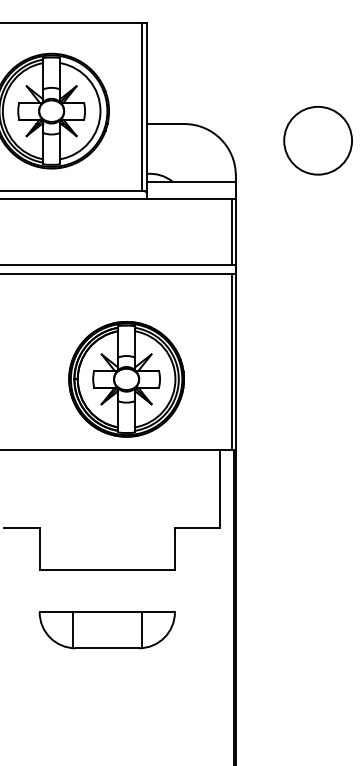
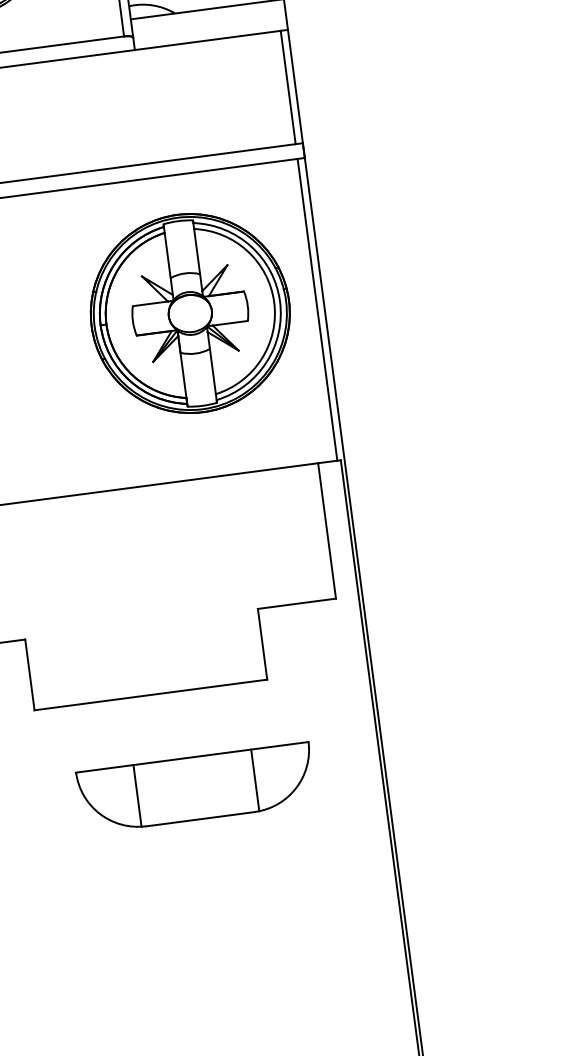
part: (126, 379) -> (190, 313), moved
part: (106, 630) -> (195, 788), moved

